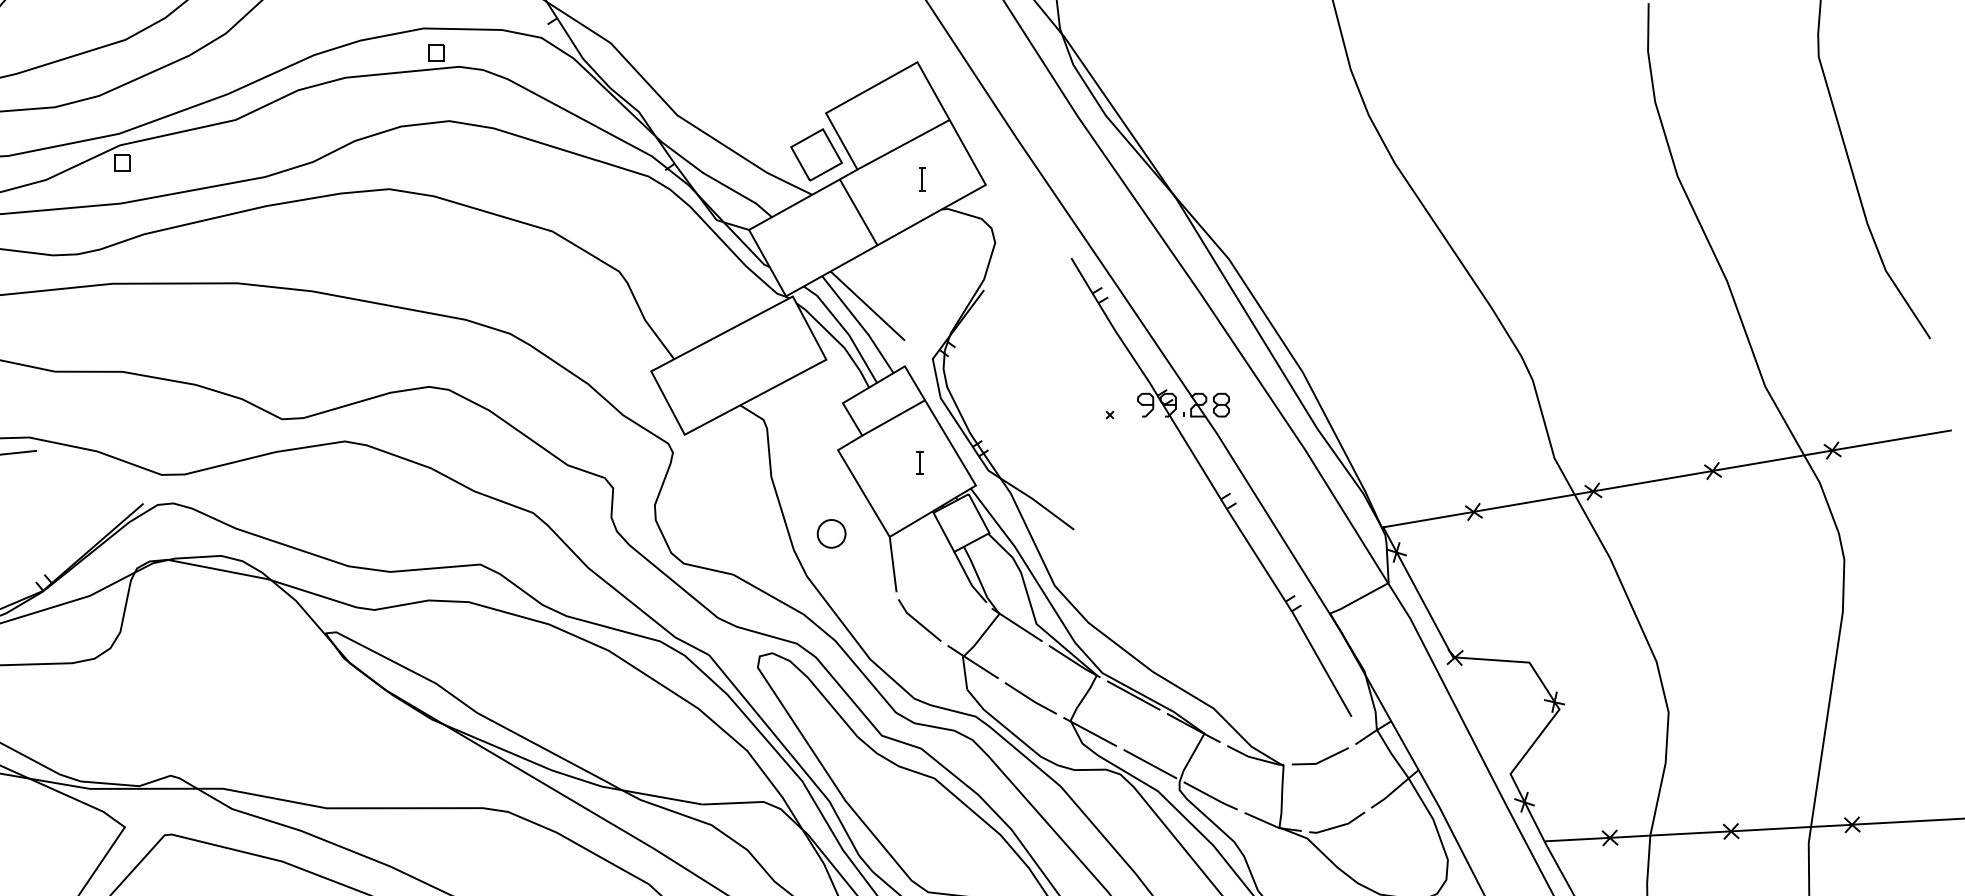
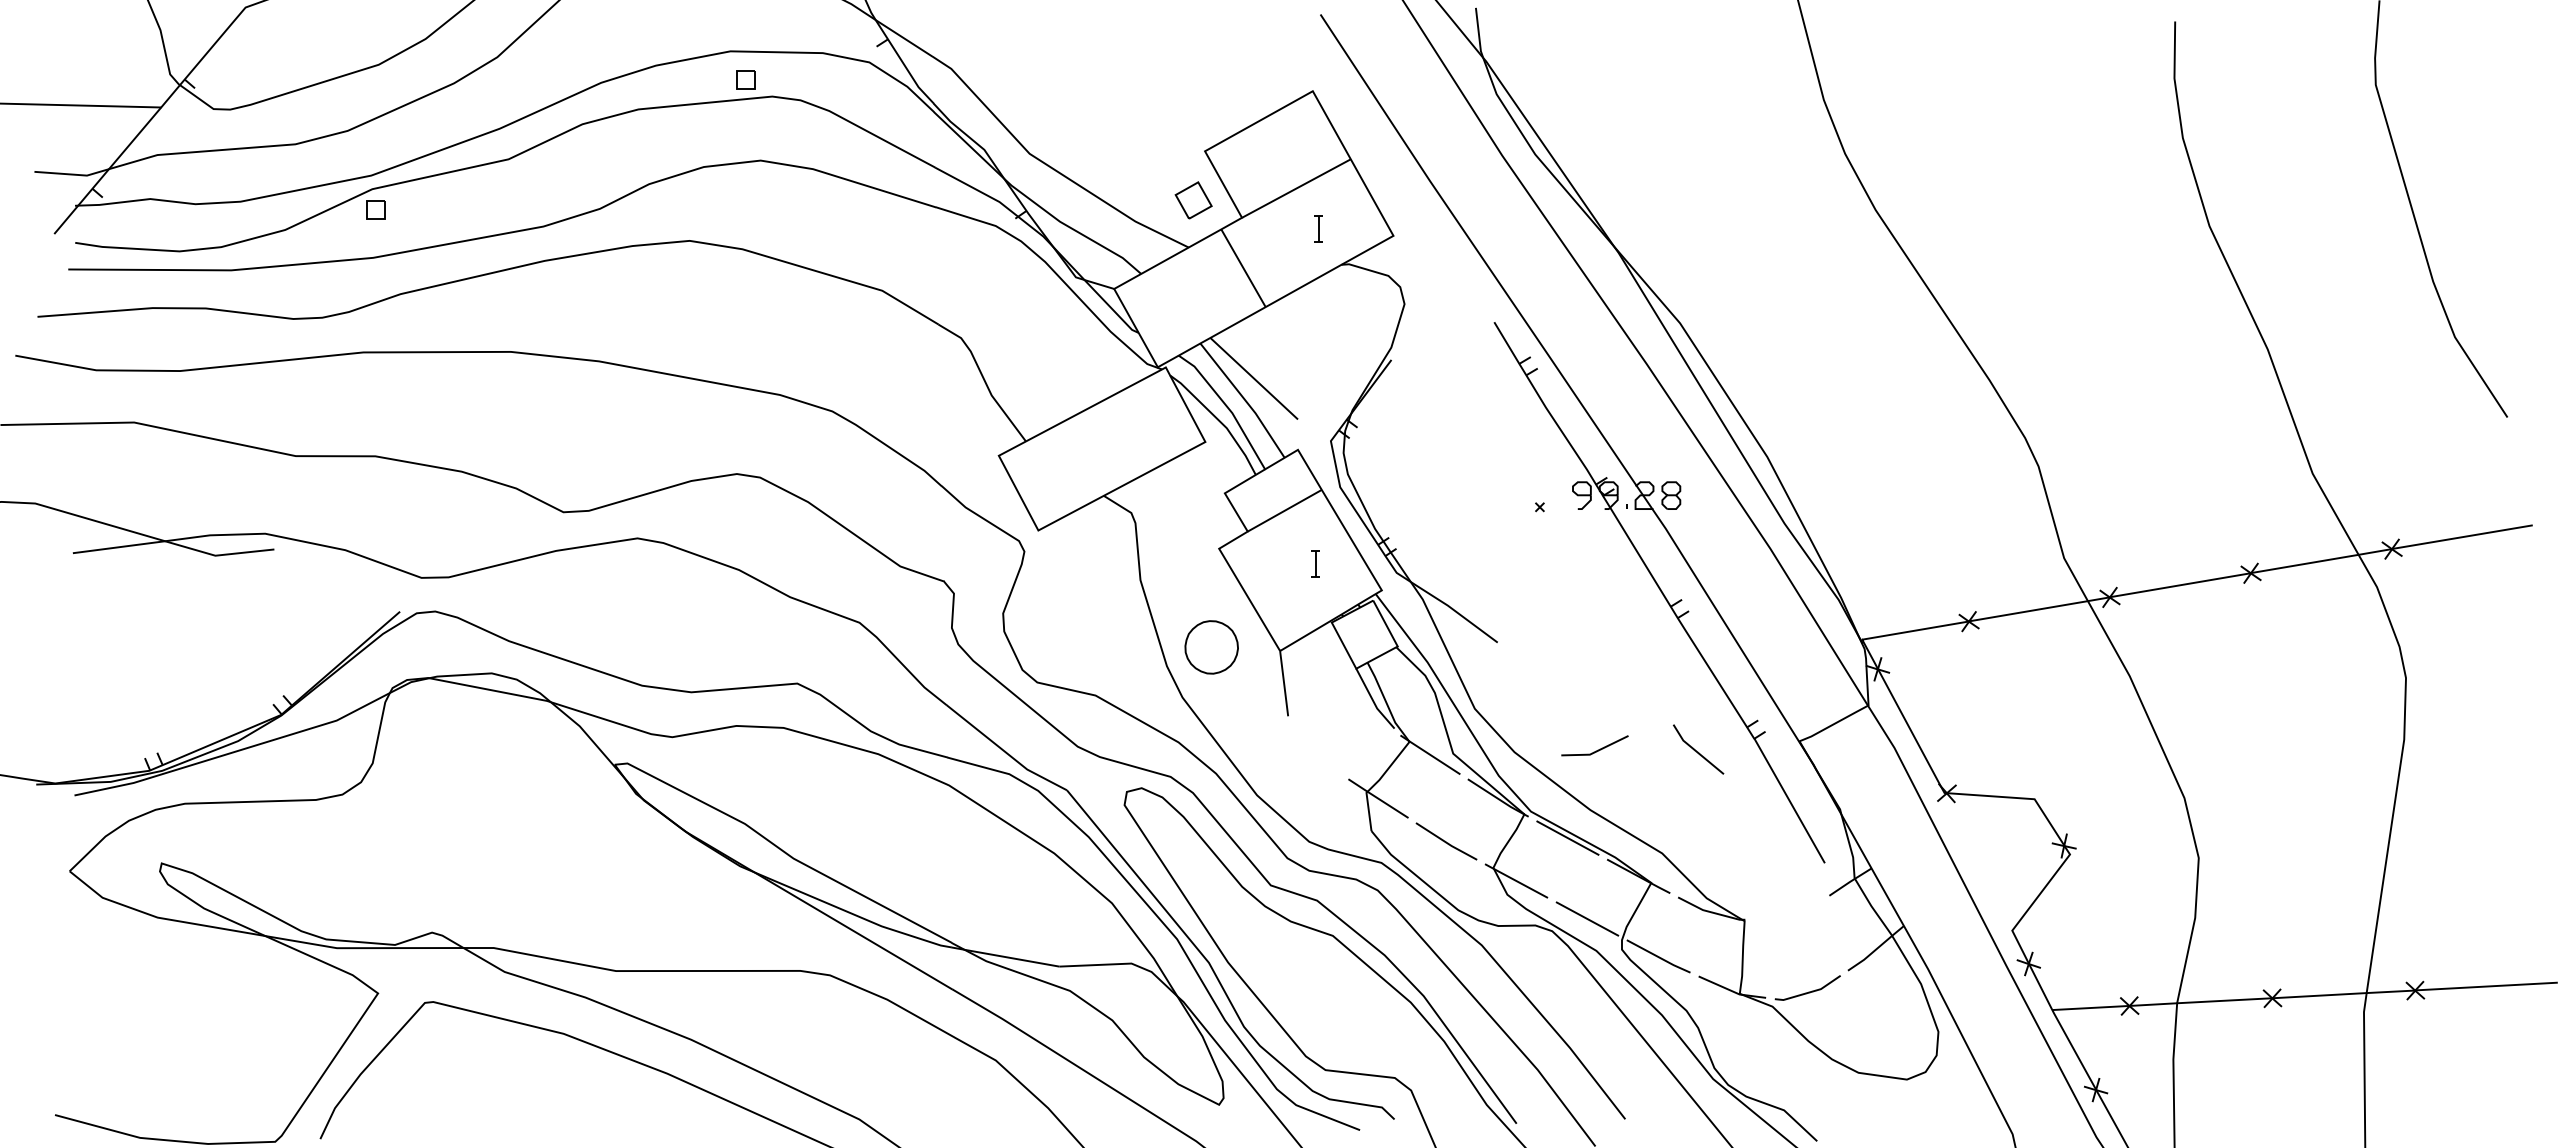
part: (816, 154) -> (1193, 200), size x0.6
part: (831, 533) -> (1211, 647), size x1.6
line: (919, 622) -> (1698, 751), moved
line: (1320, 760) -> (1595, 750), moved

